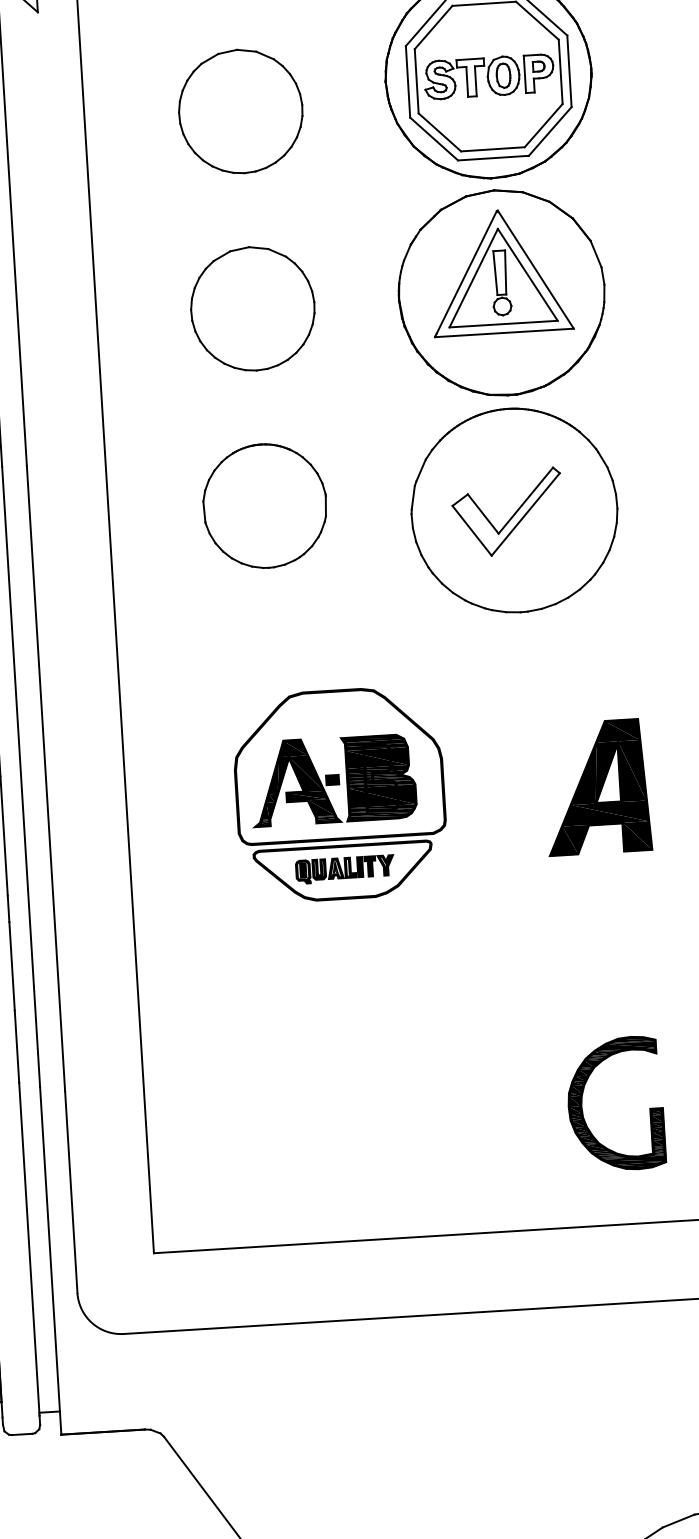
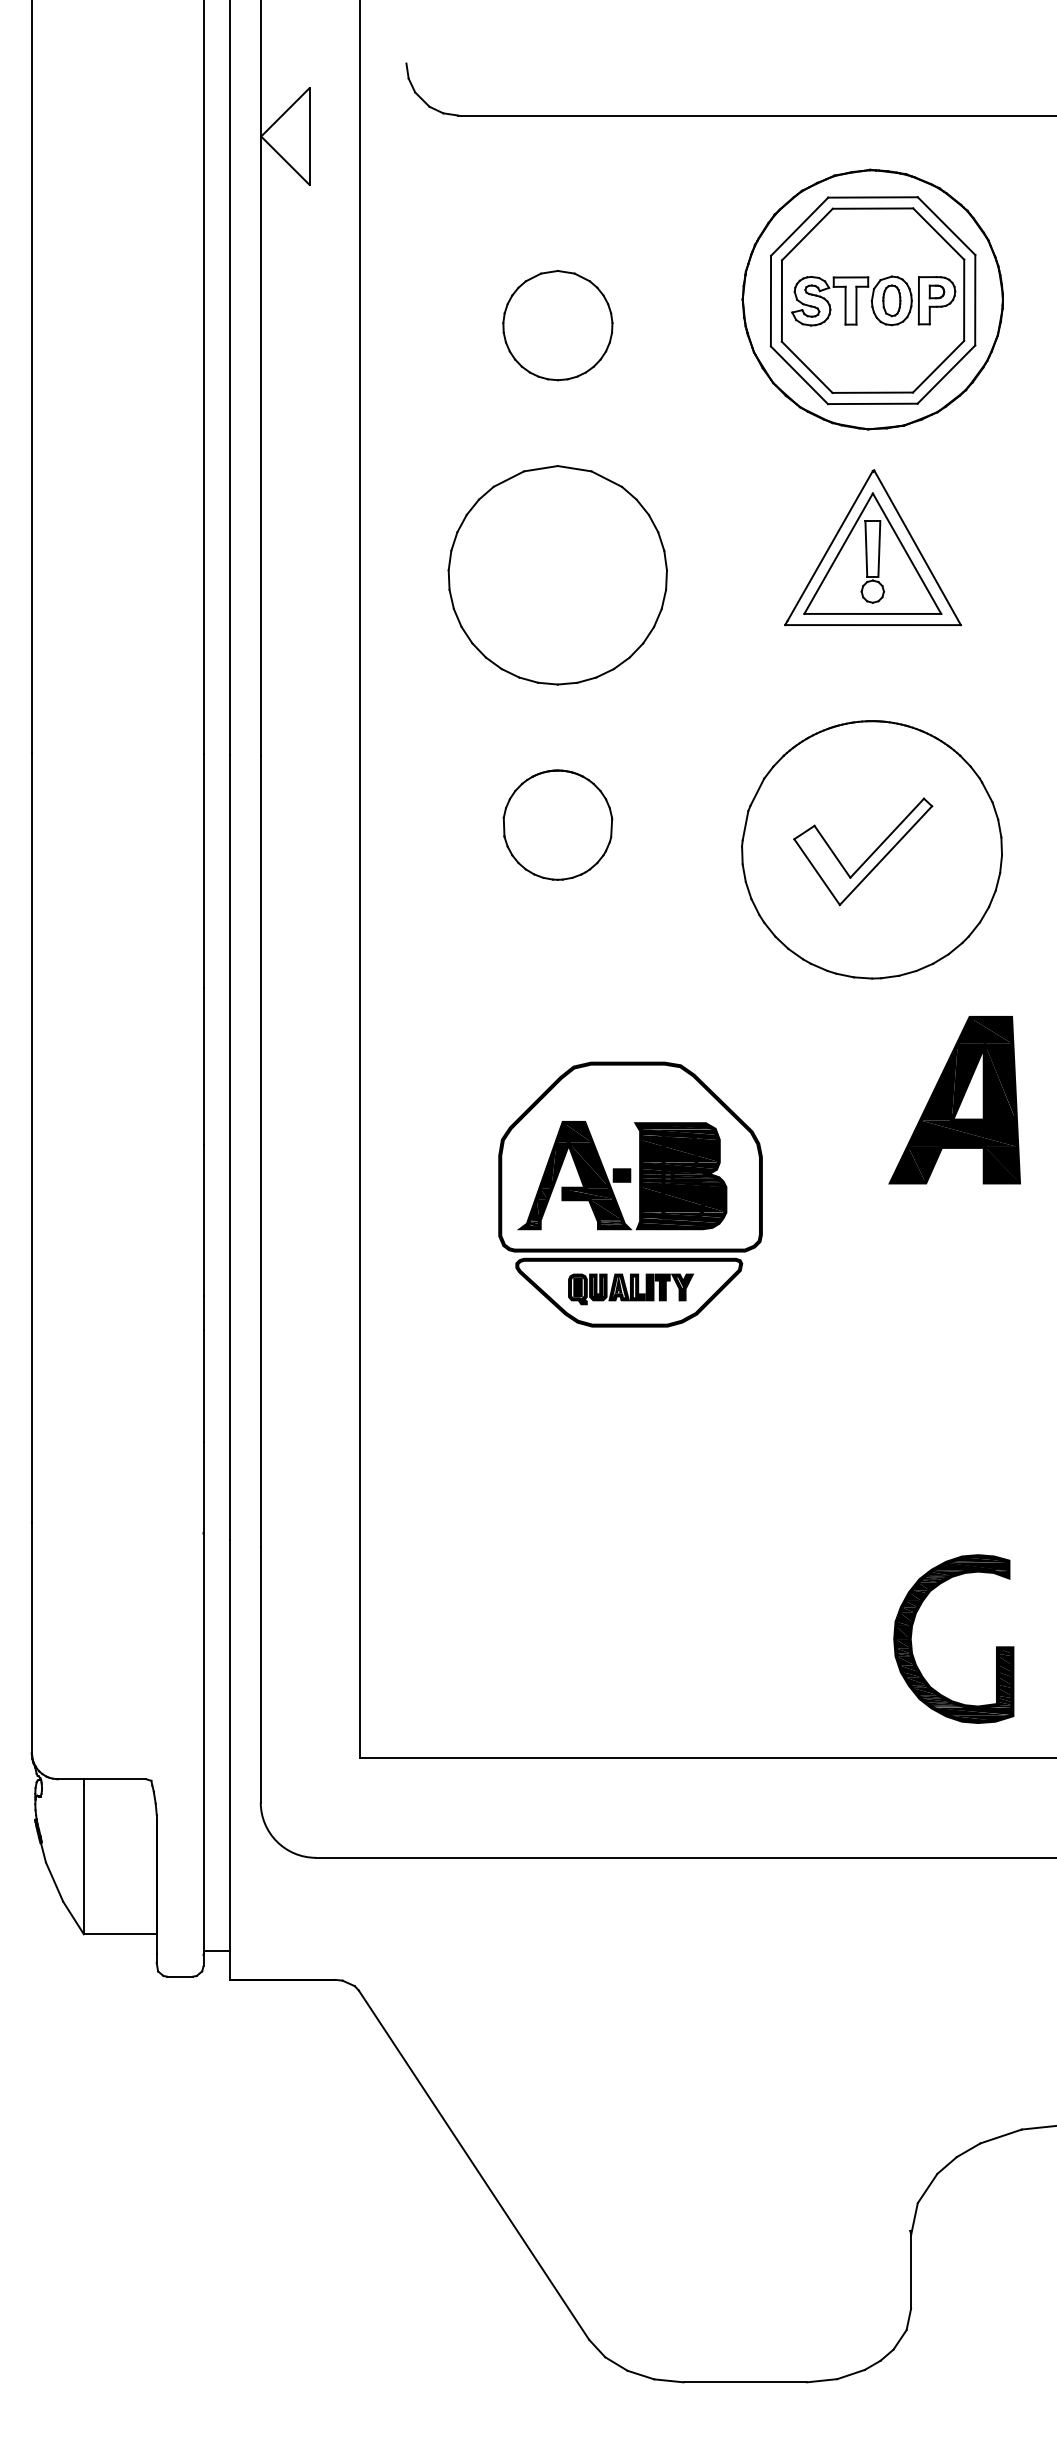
part: (240, 111) -> (557, 325), size x0.7
part: (501, 292) -> (872, 574), removed
part: (252, 308) -> (557, 575), size x1.4
part: (264, 506) -> (557, 825), size x0.7
part: (596, 787) -> (954, 1100), moved
part: (582, 1102) -> (912, 1634), moved

